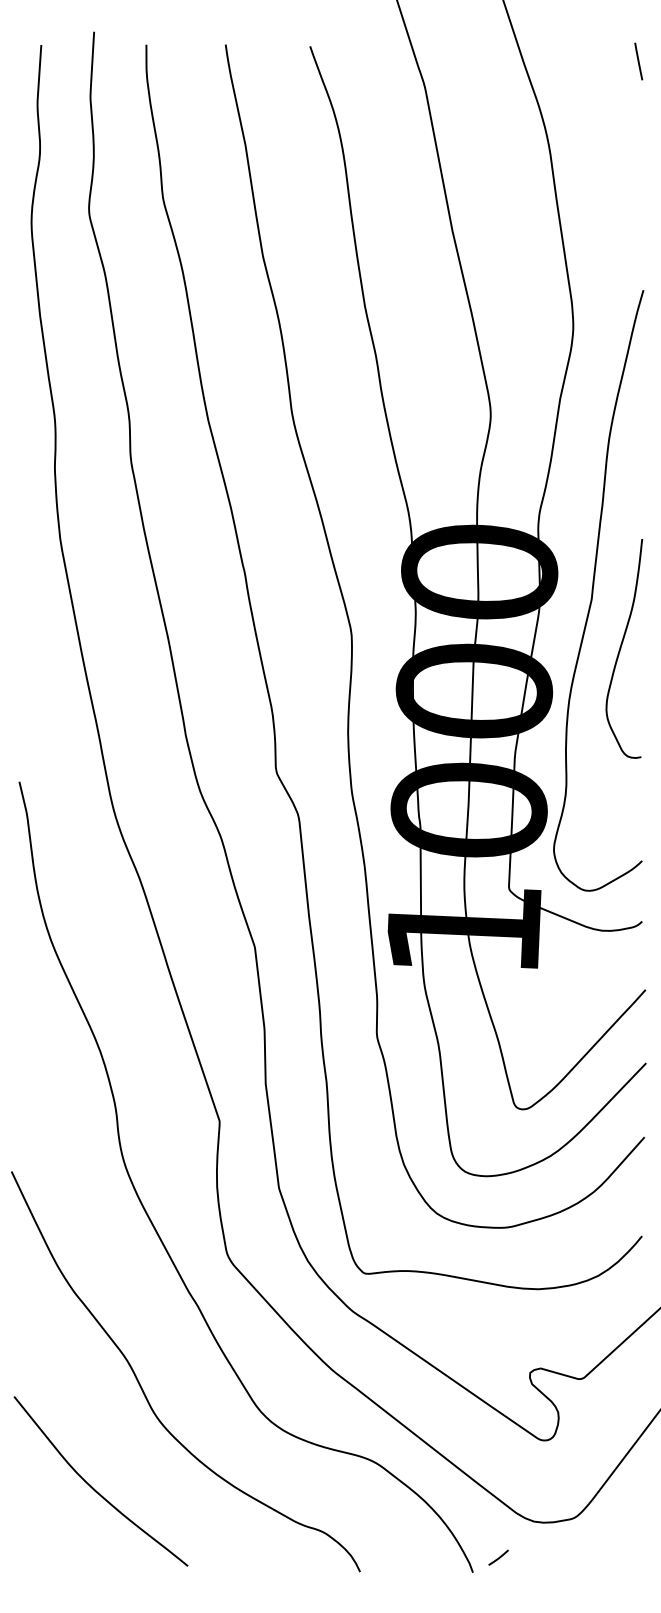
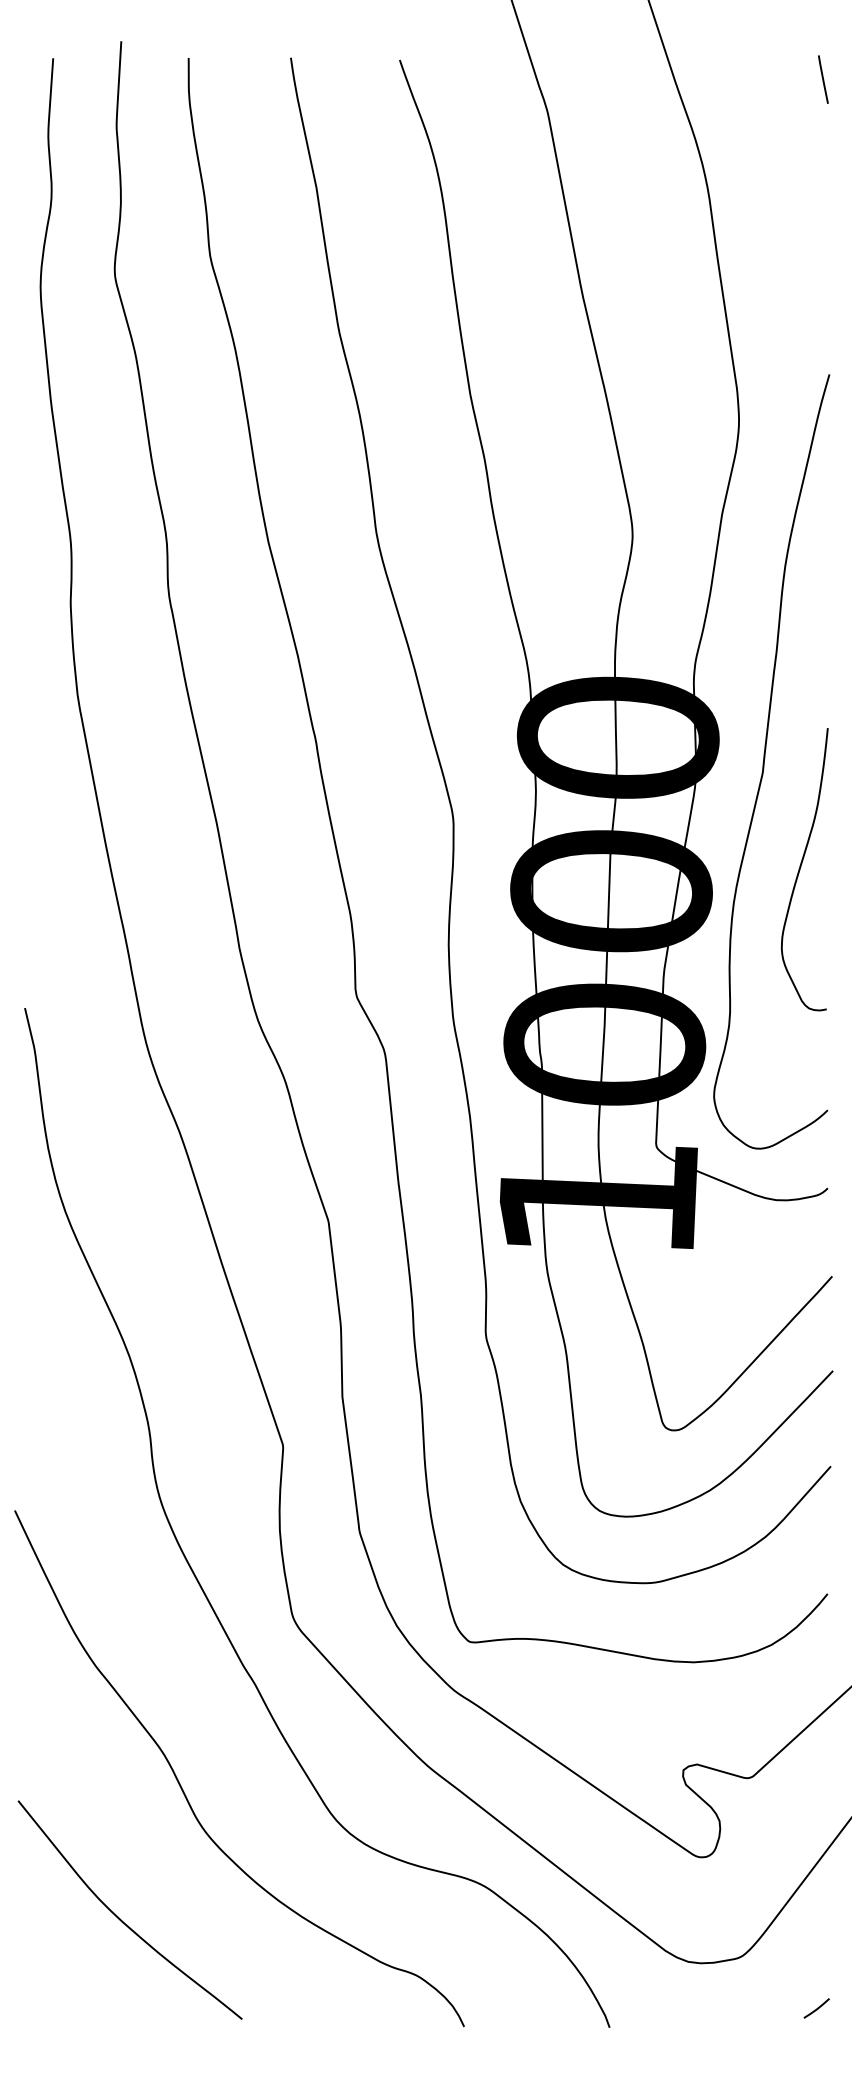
curve: (621, 647) -> (801, 867), moved
line: (498, 1557) -> (816, 2008), moved

